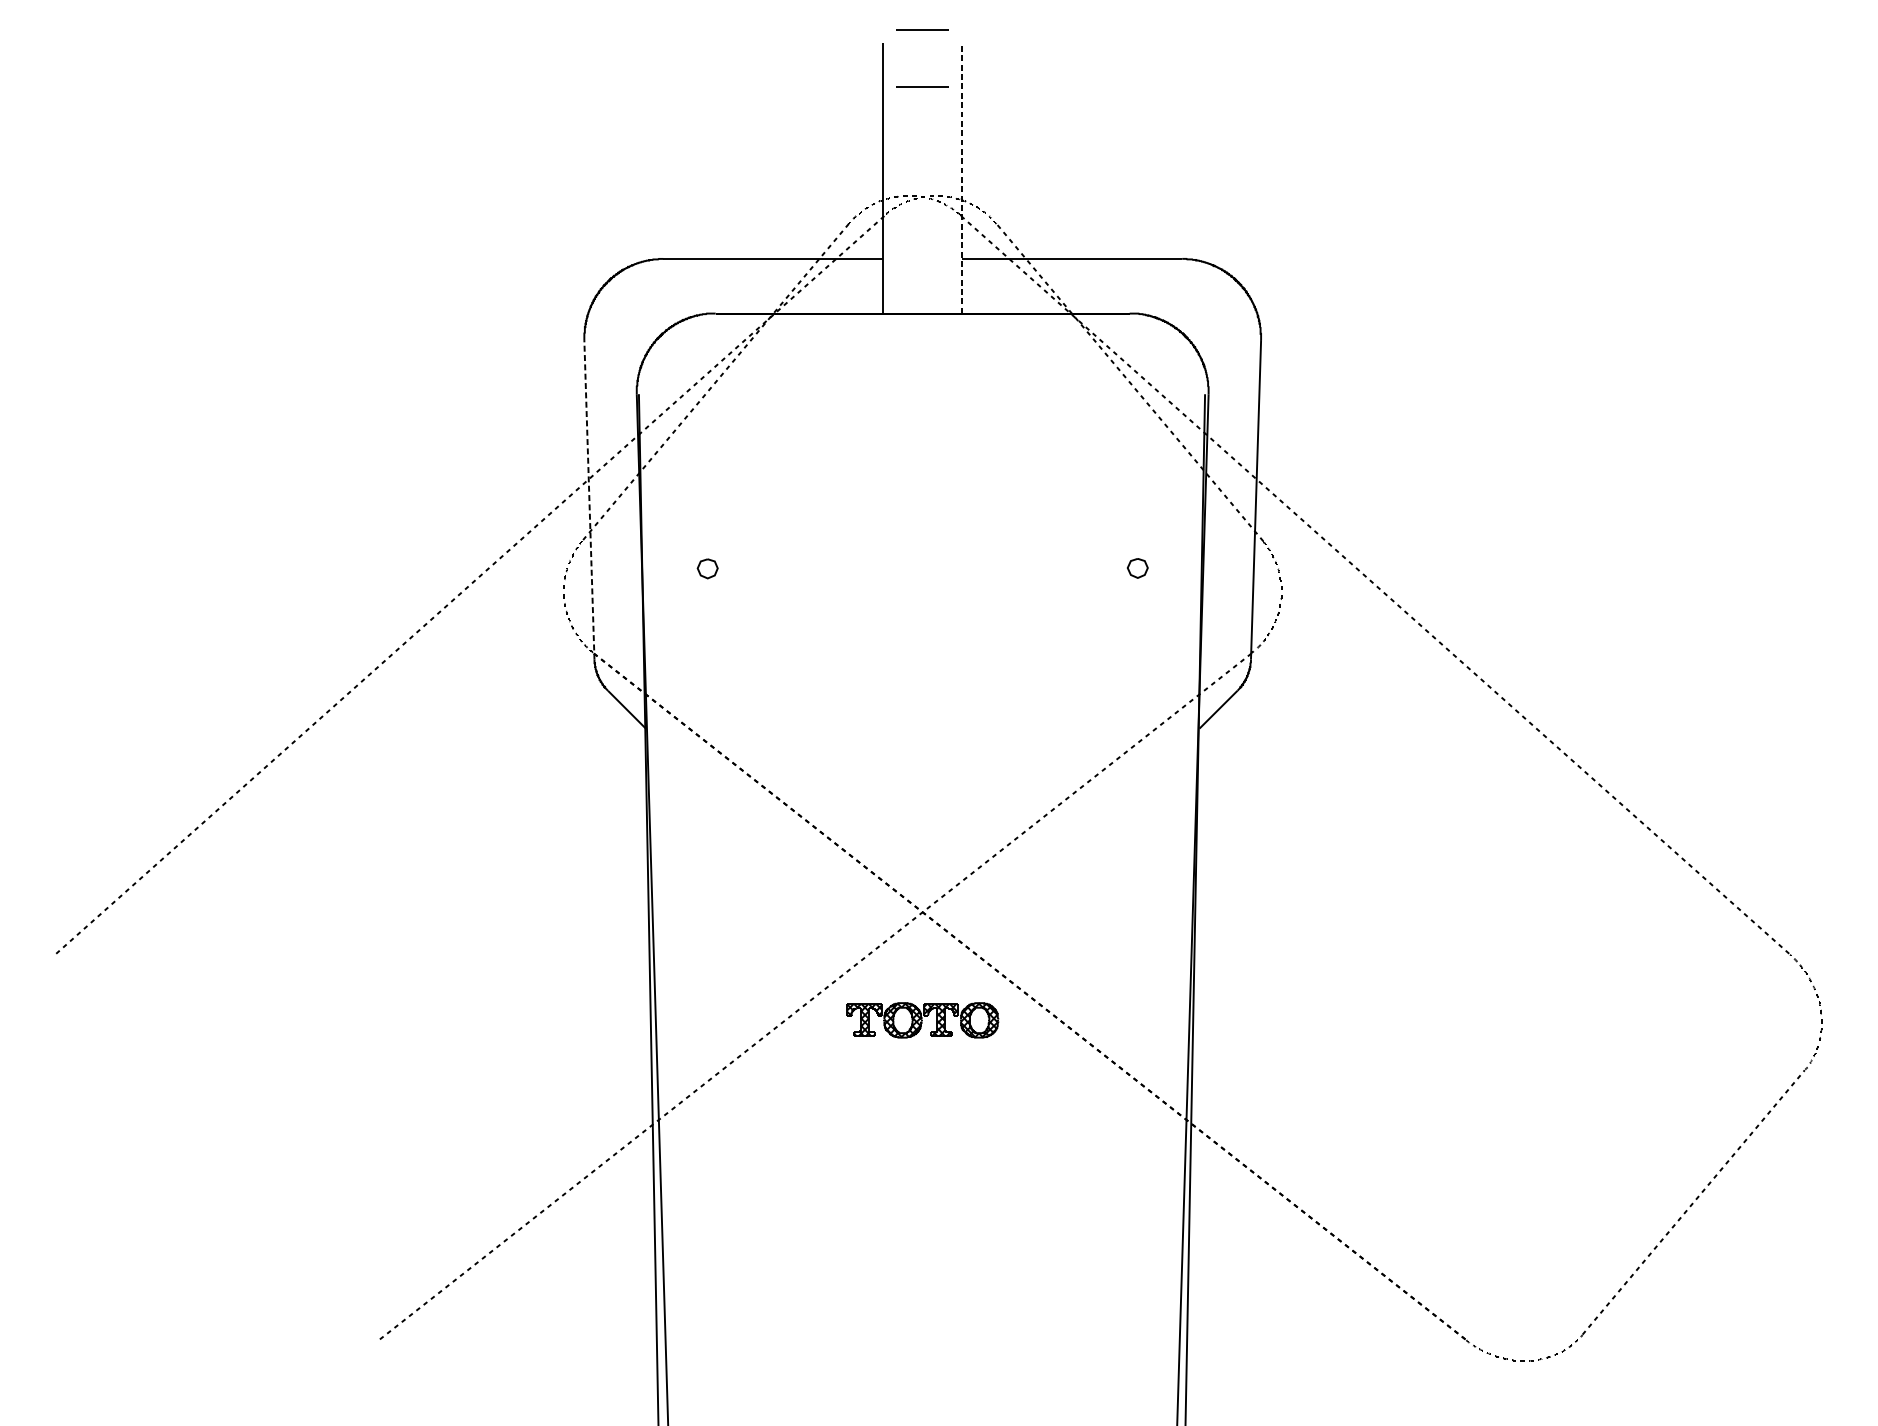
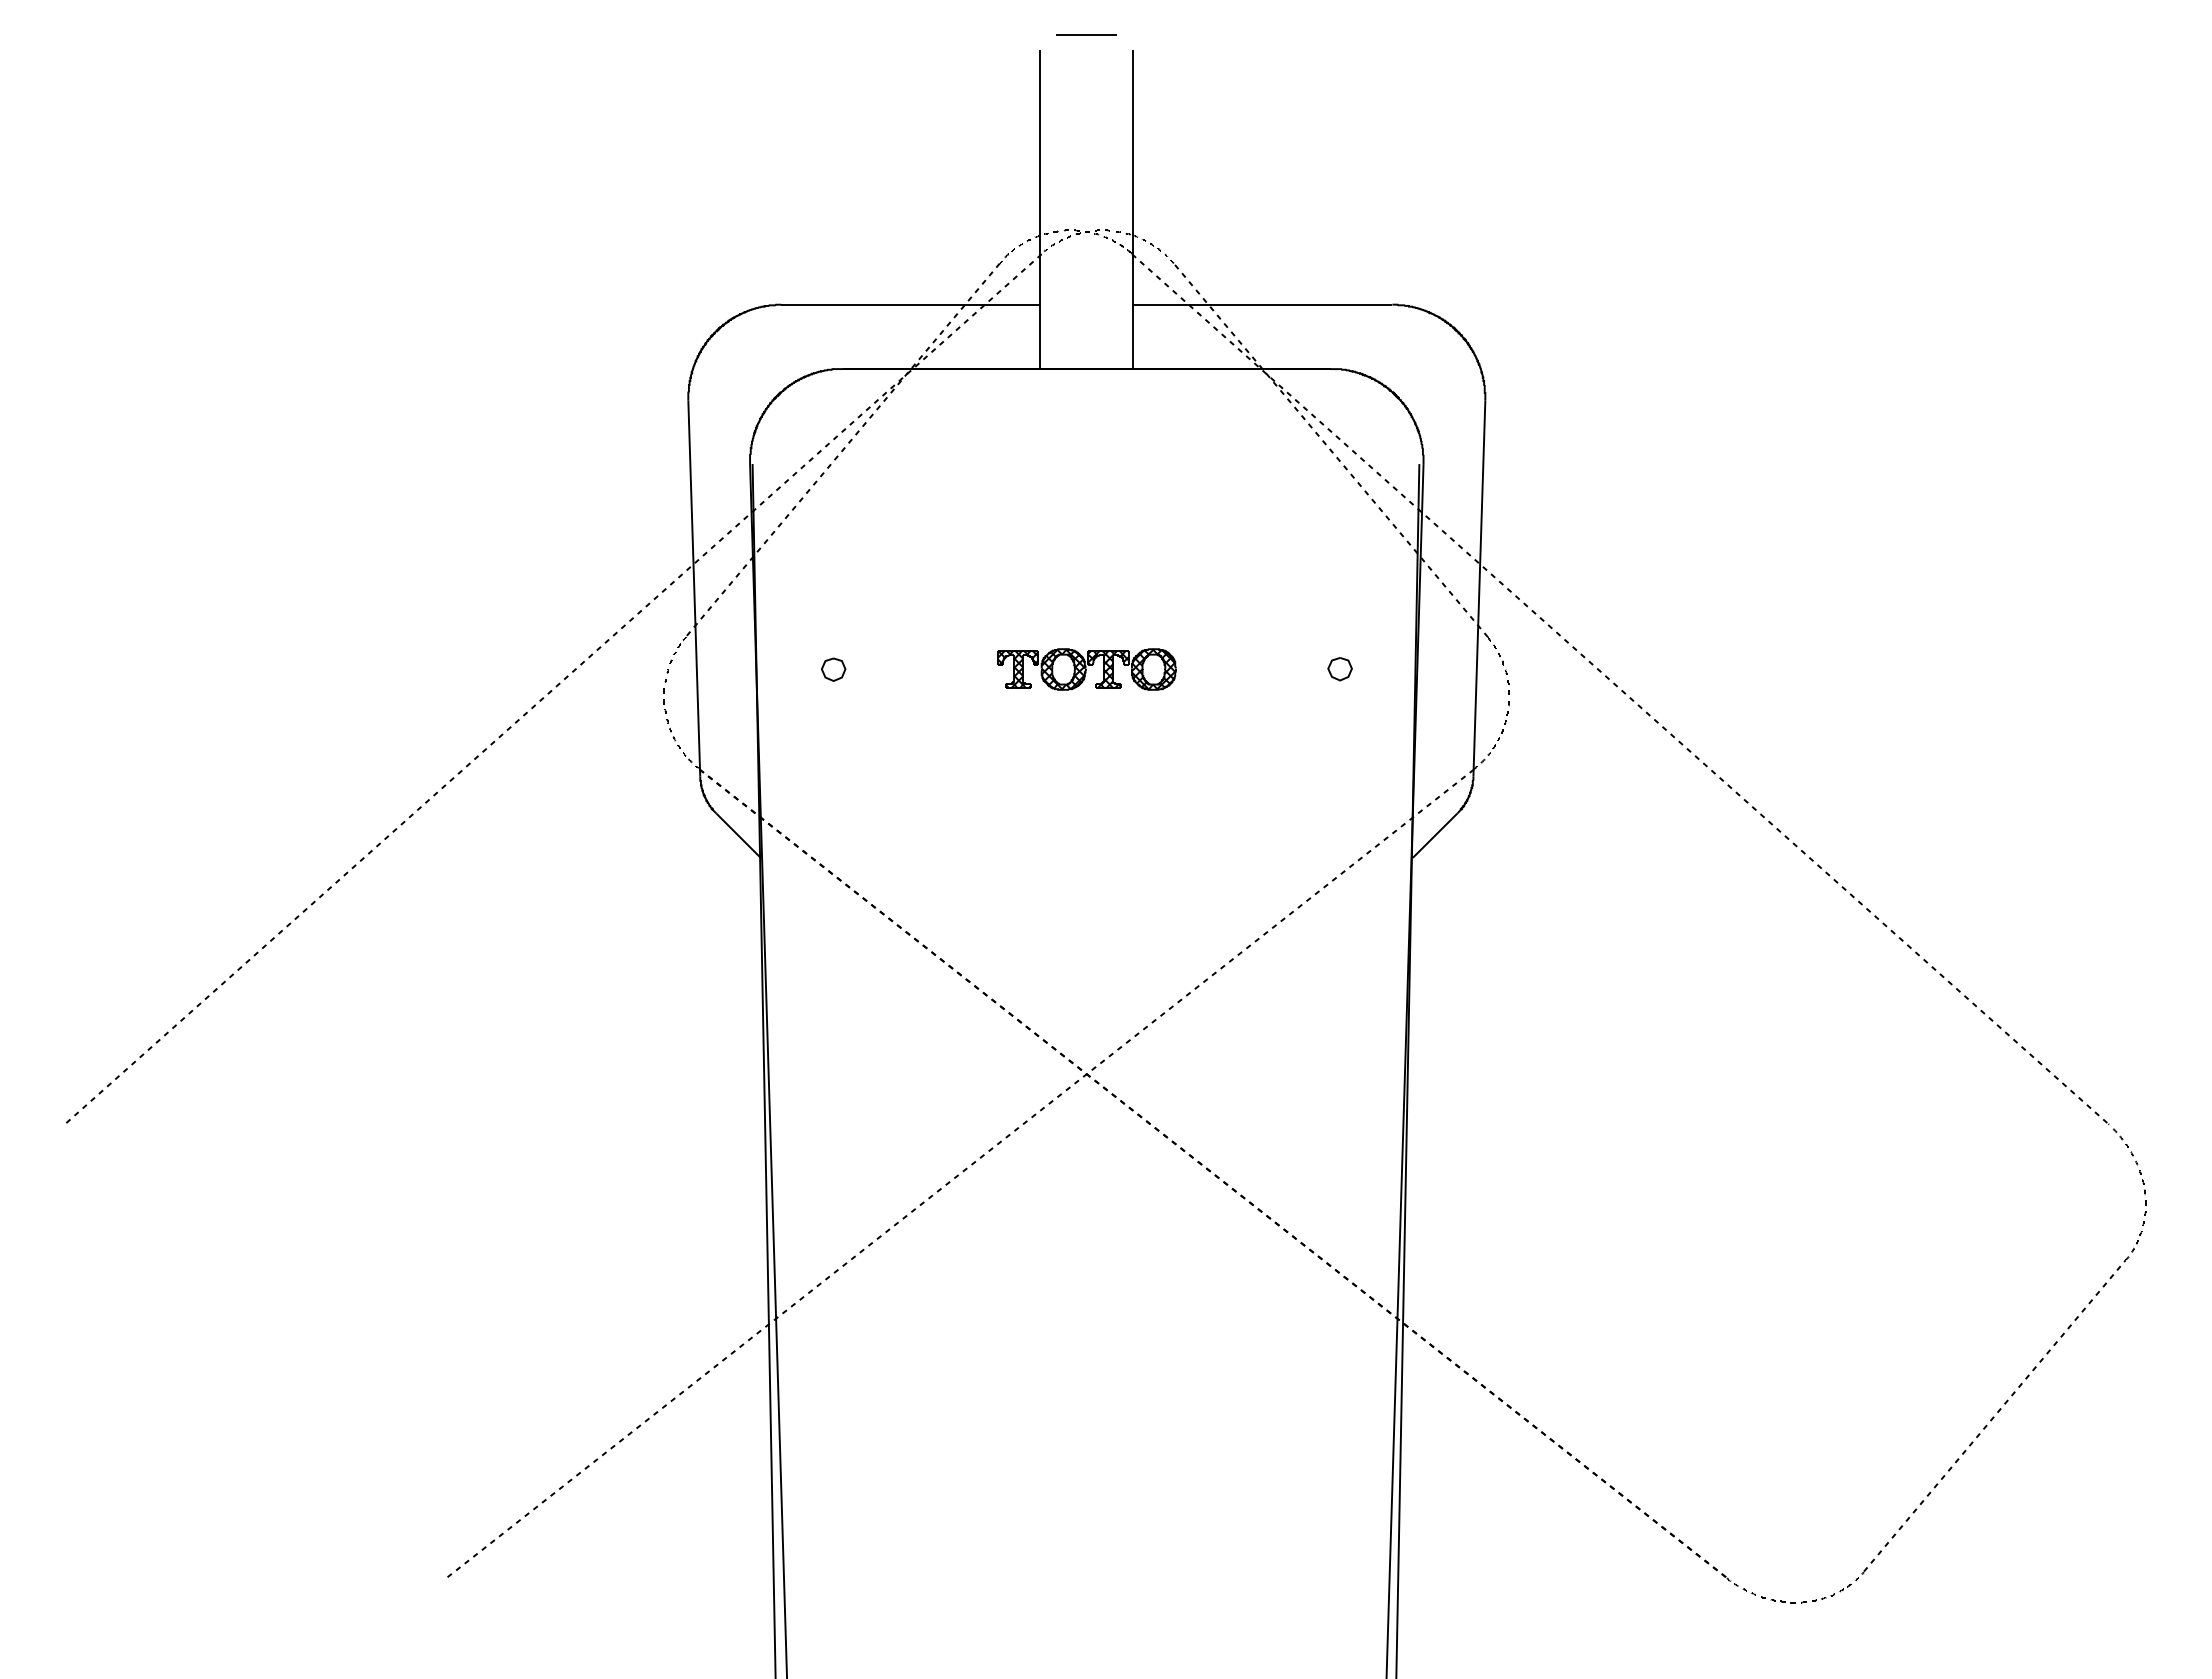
line: (922, 86) -> (1086, 101), removed
line: (962, 178) -> (1133, 209), dashed -> solid
line: (589, 499) -> (694, 588), dashed -> solid
part: (922, 1020) -> (1086, 669), moved

